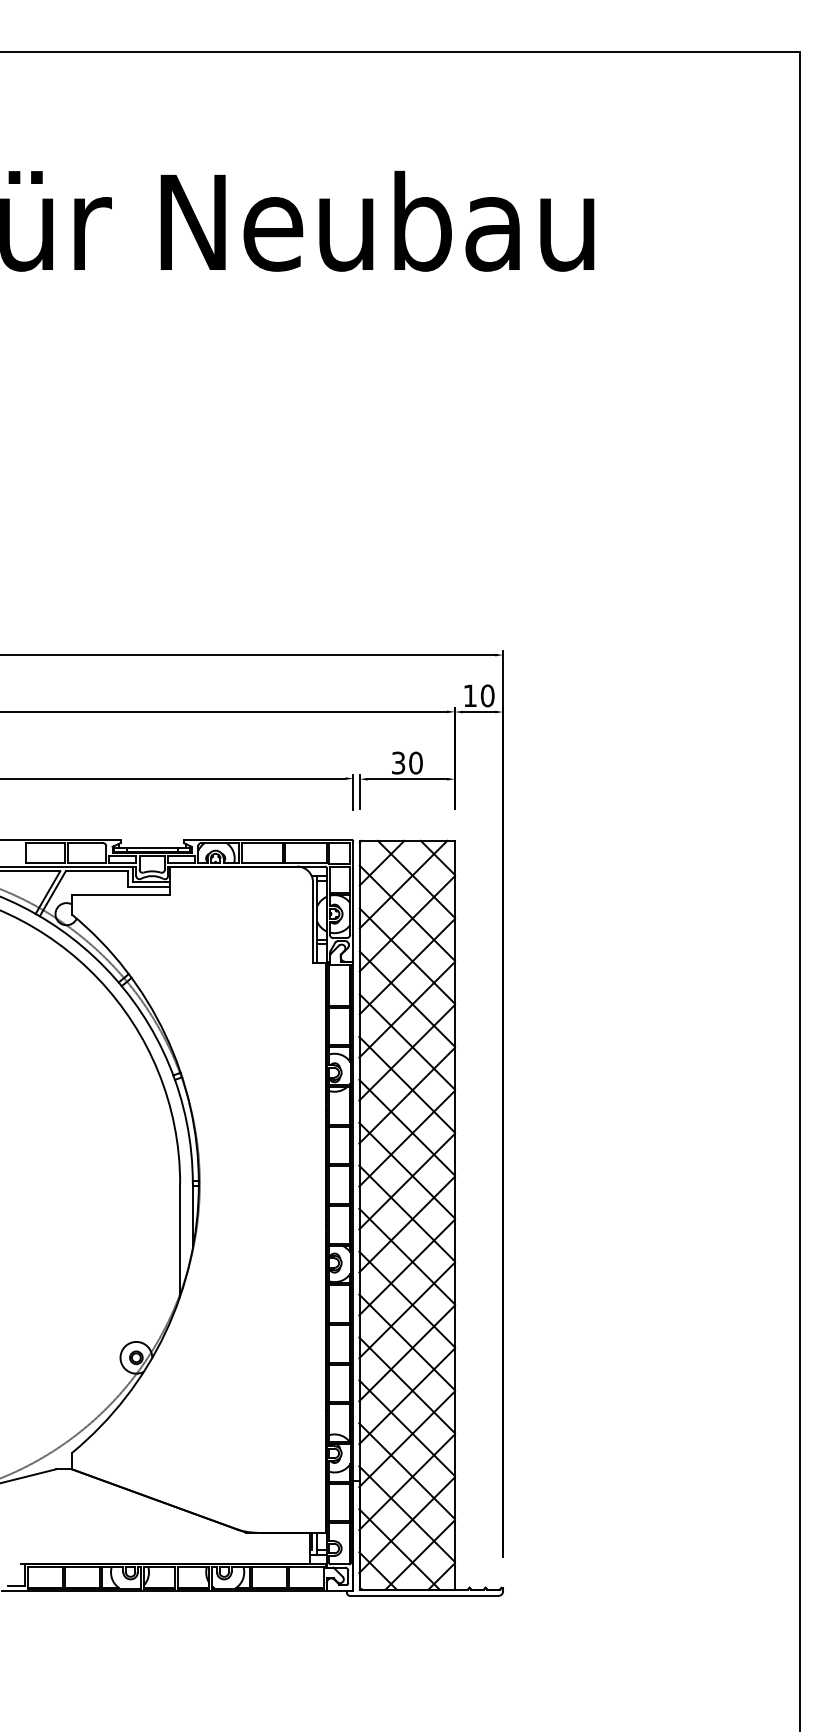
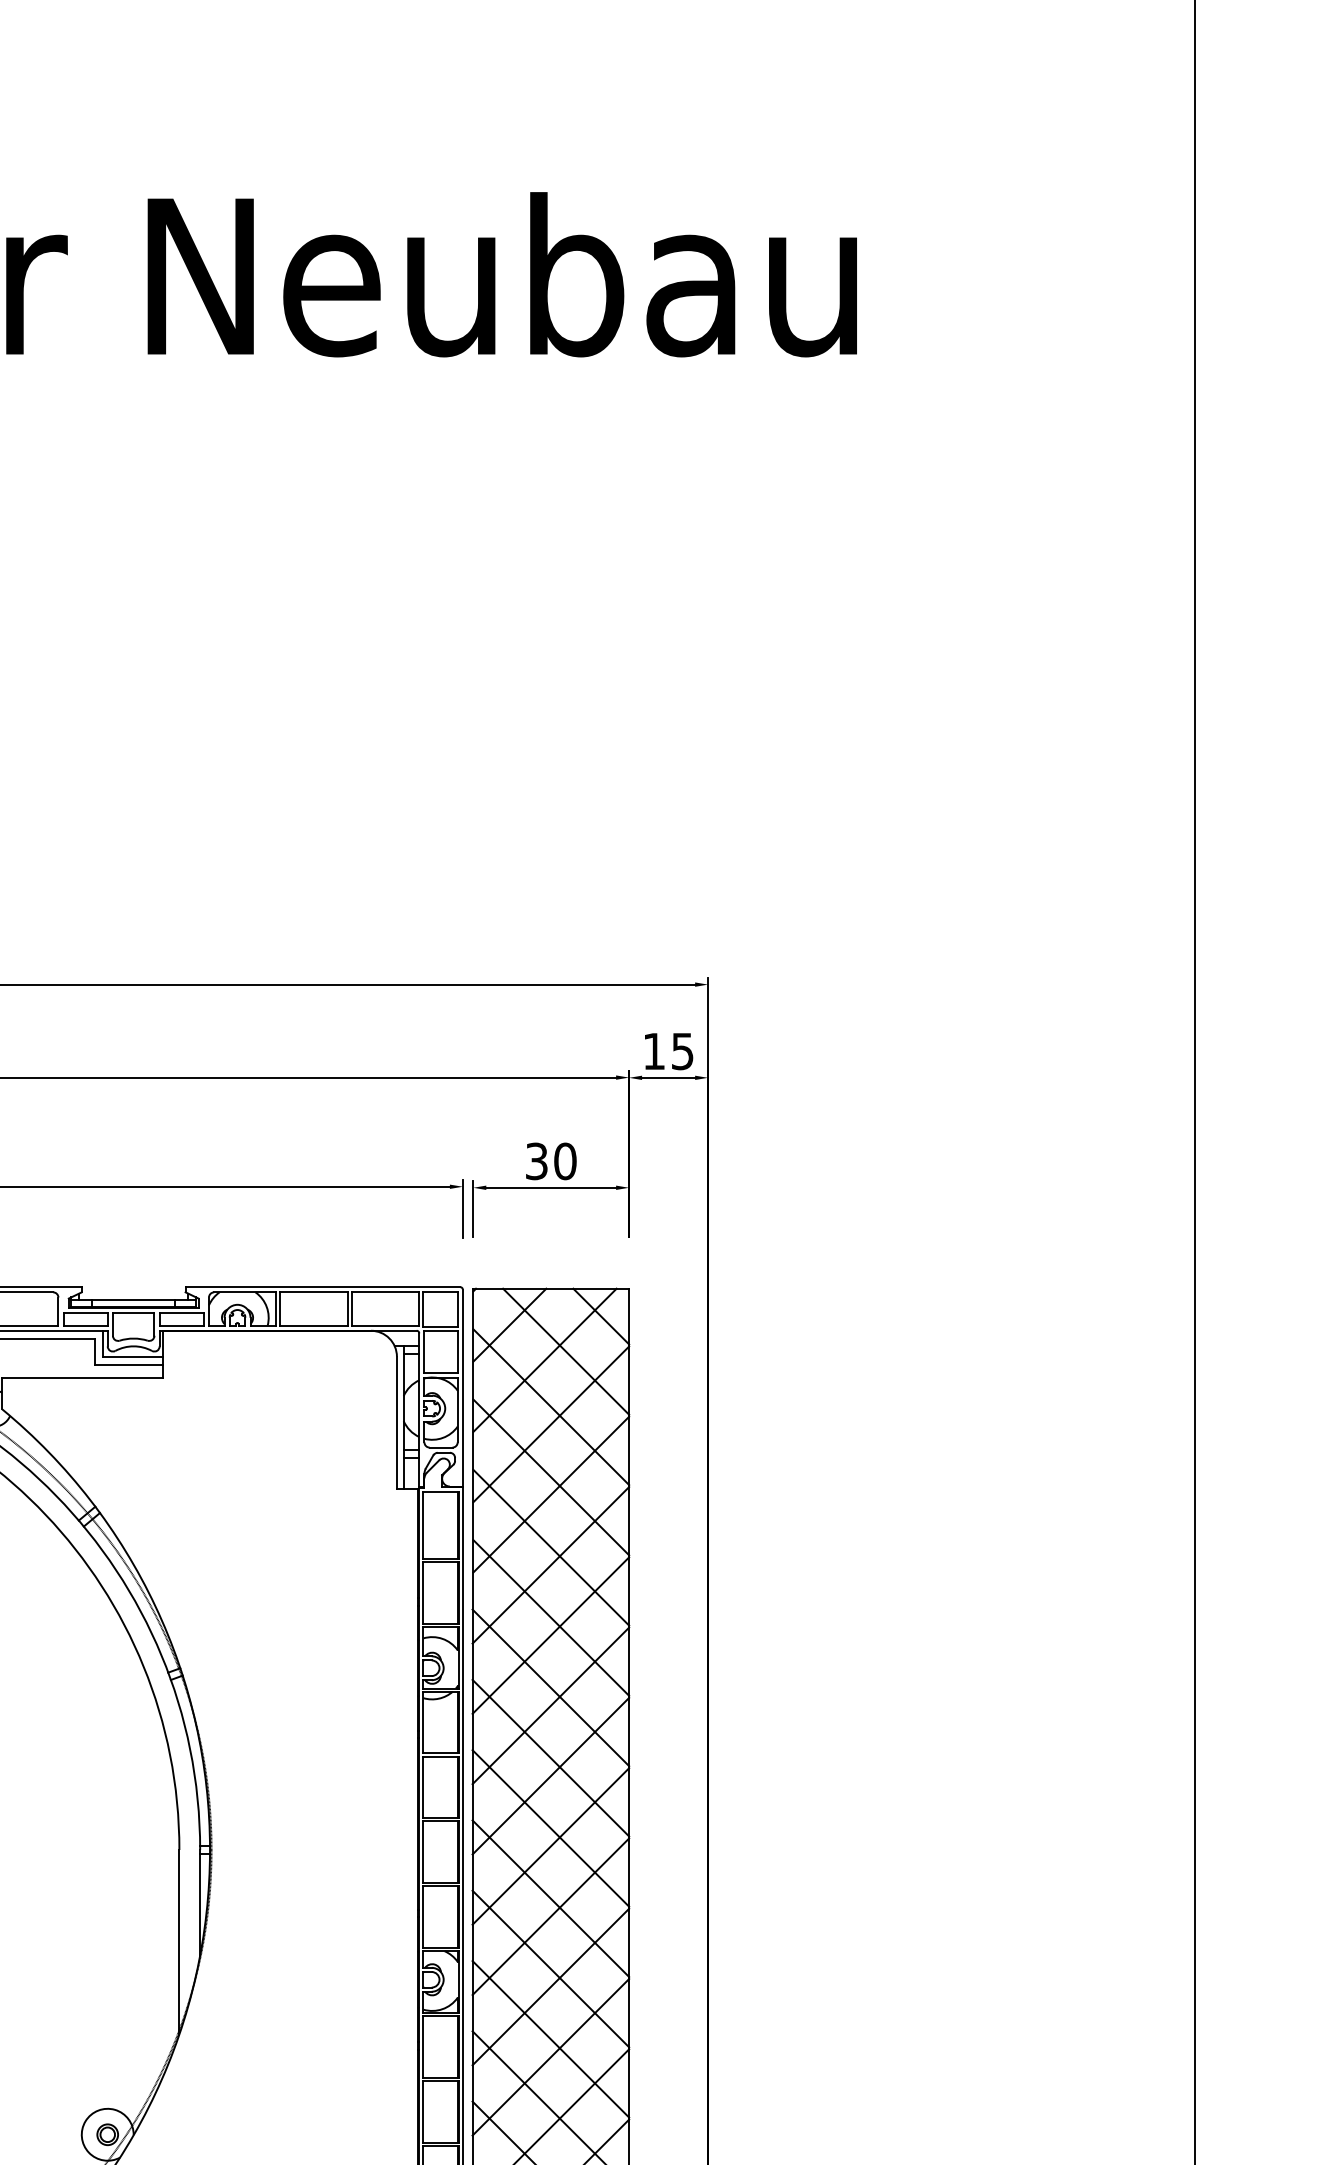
text: (487, 695) -> (682, 1050), 10 -> 15

